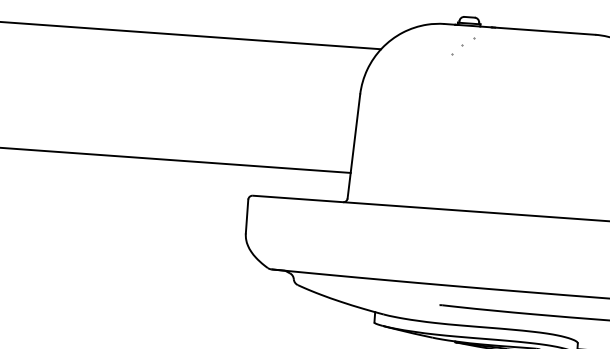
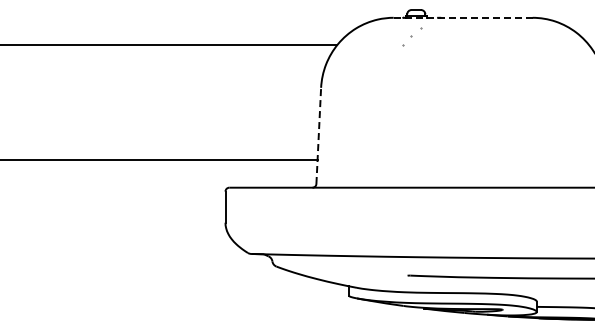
line: (519, 29) -> (462, 17), solid -> dashed
line: (353, 145) -> (318, 135), solid -> dashed

